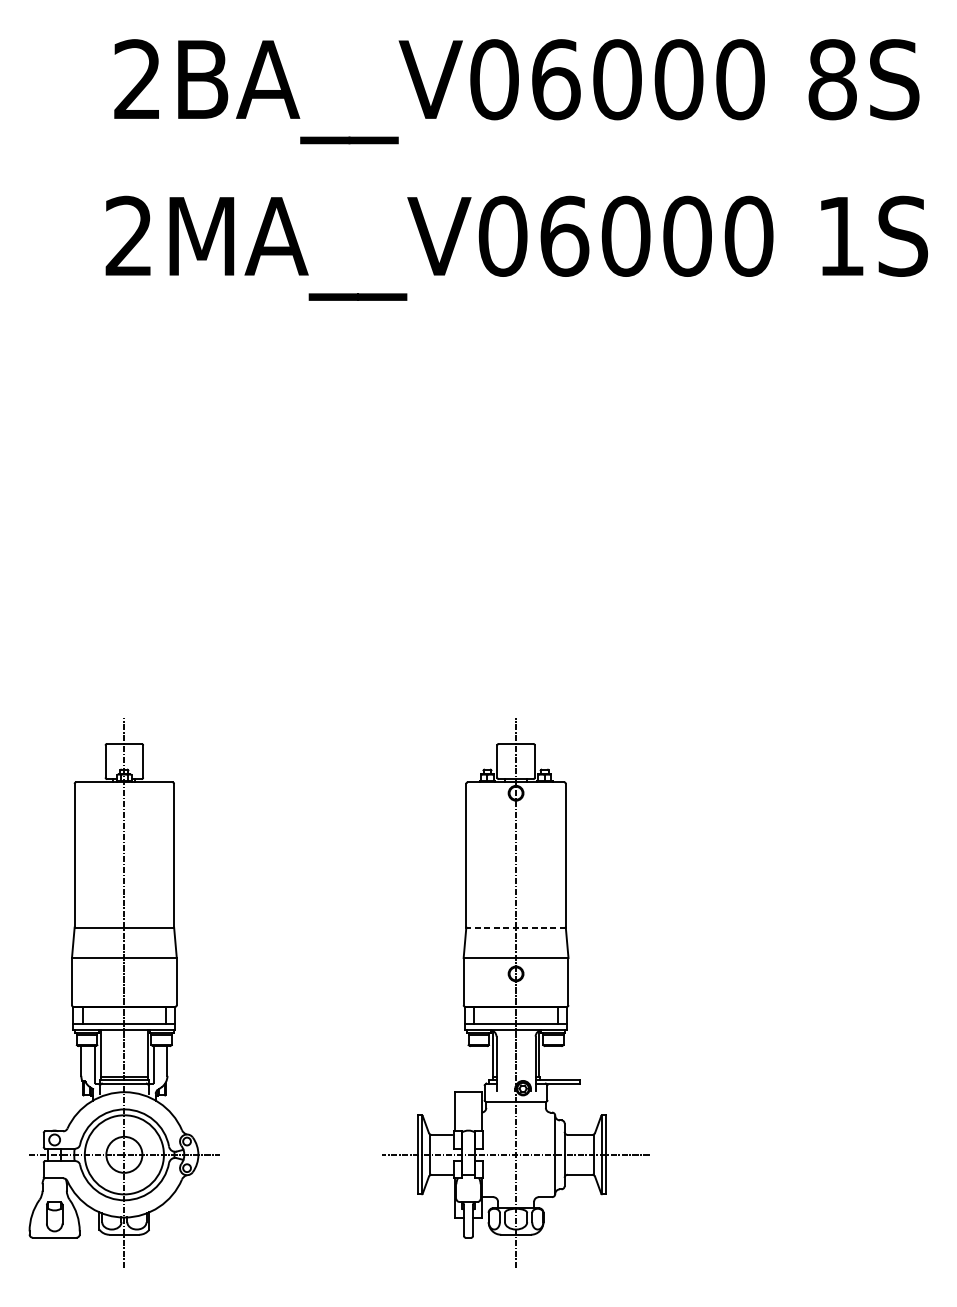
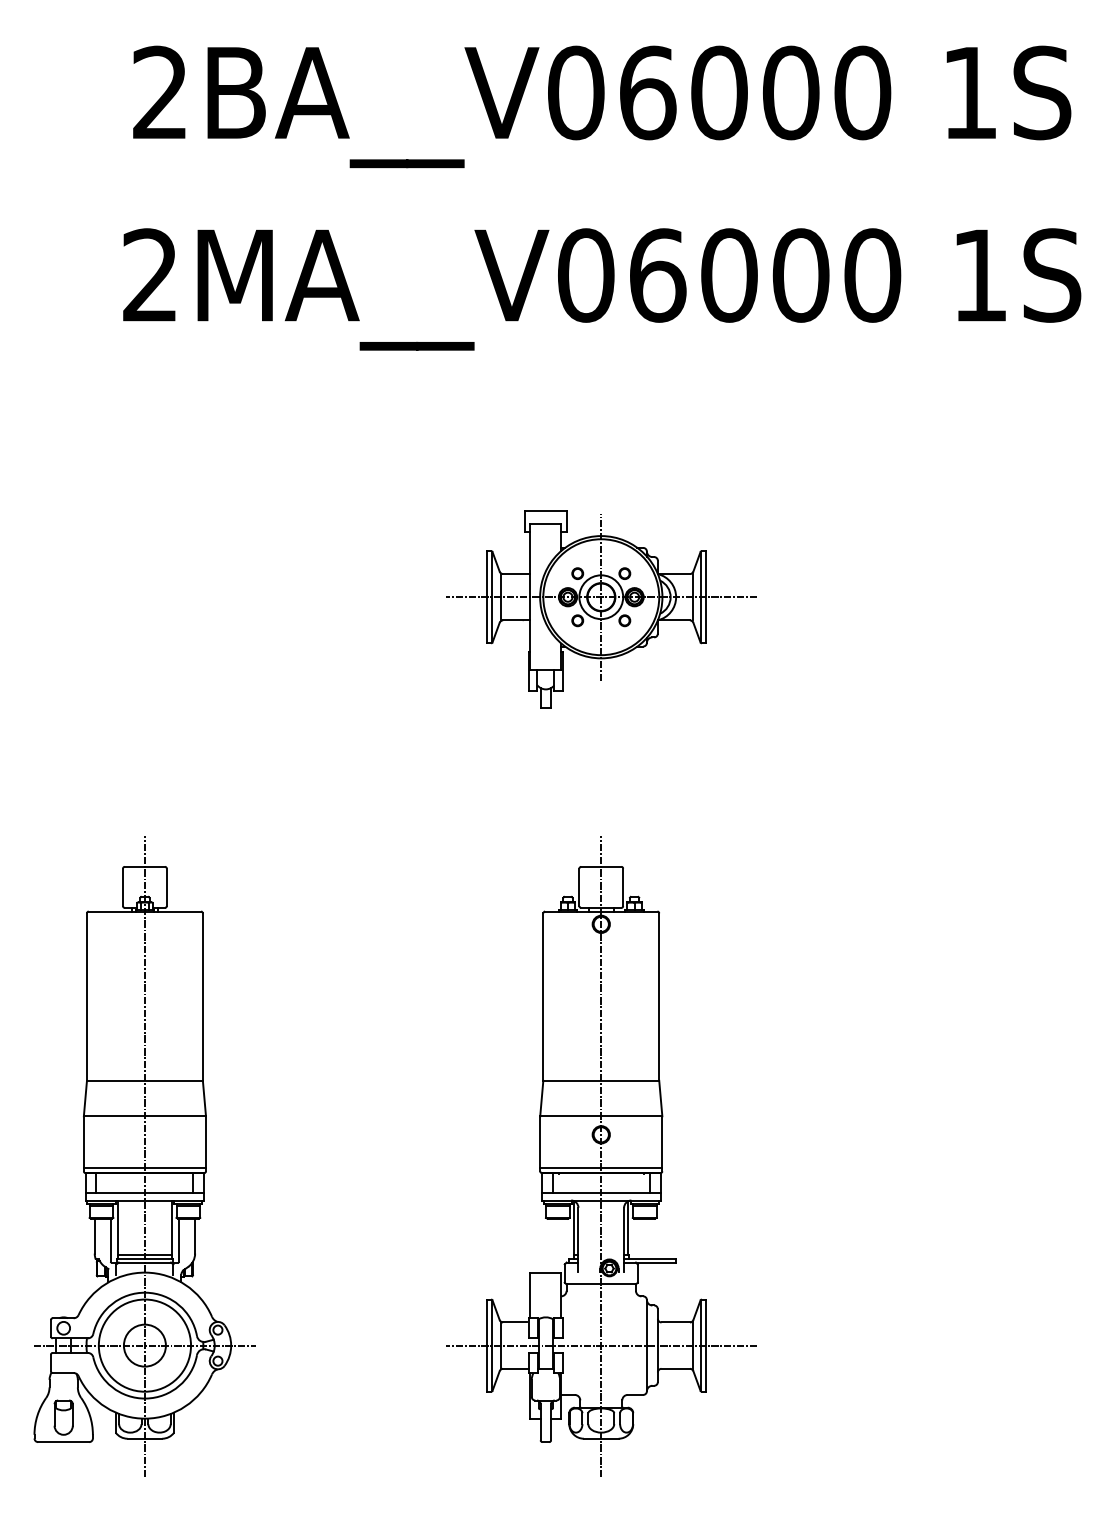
text: (832, 79) -> (970, 92), 8S -> 1S
part: (516, 523) -> (601, 609), added
line: (516, 927) -> (601, 1080), dashed -> solid
line: (124, 1001) -> (144, 1167), added
line: (516, 1001) -> (601, 1167), added

